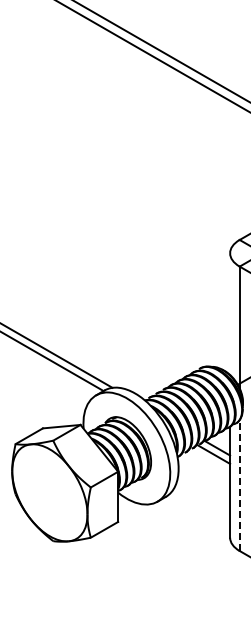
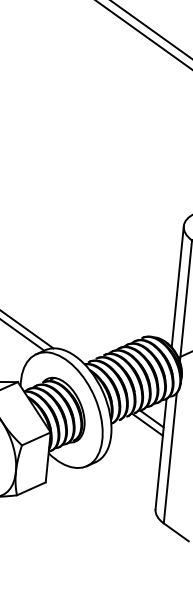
line: (230, 313) -> (178, 286), added
line: (239, 485) -> (170, 458), dashed -> solid

